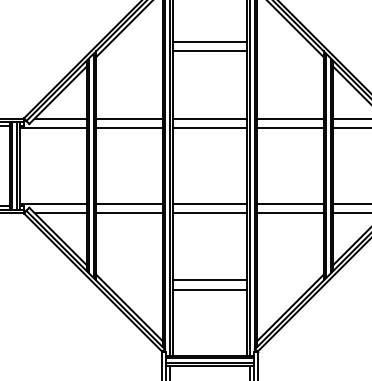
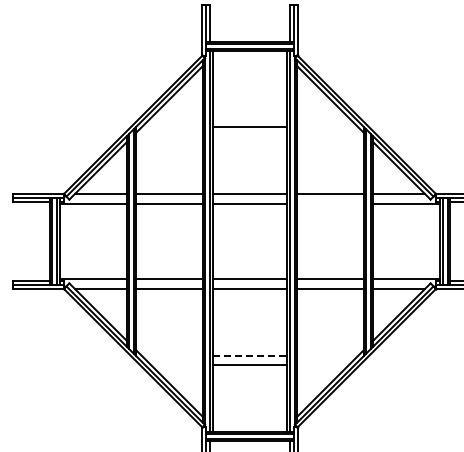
line: (209, 41) -> (249, 117), removed
line: (289, 127) -> (329, 203), removed
line: (210, 279) -> (250, 355), solid -> dashed

